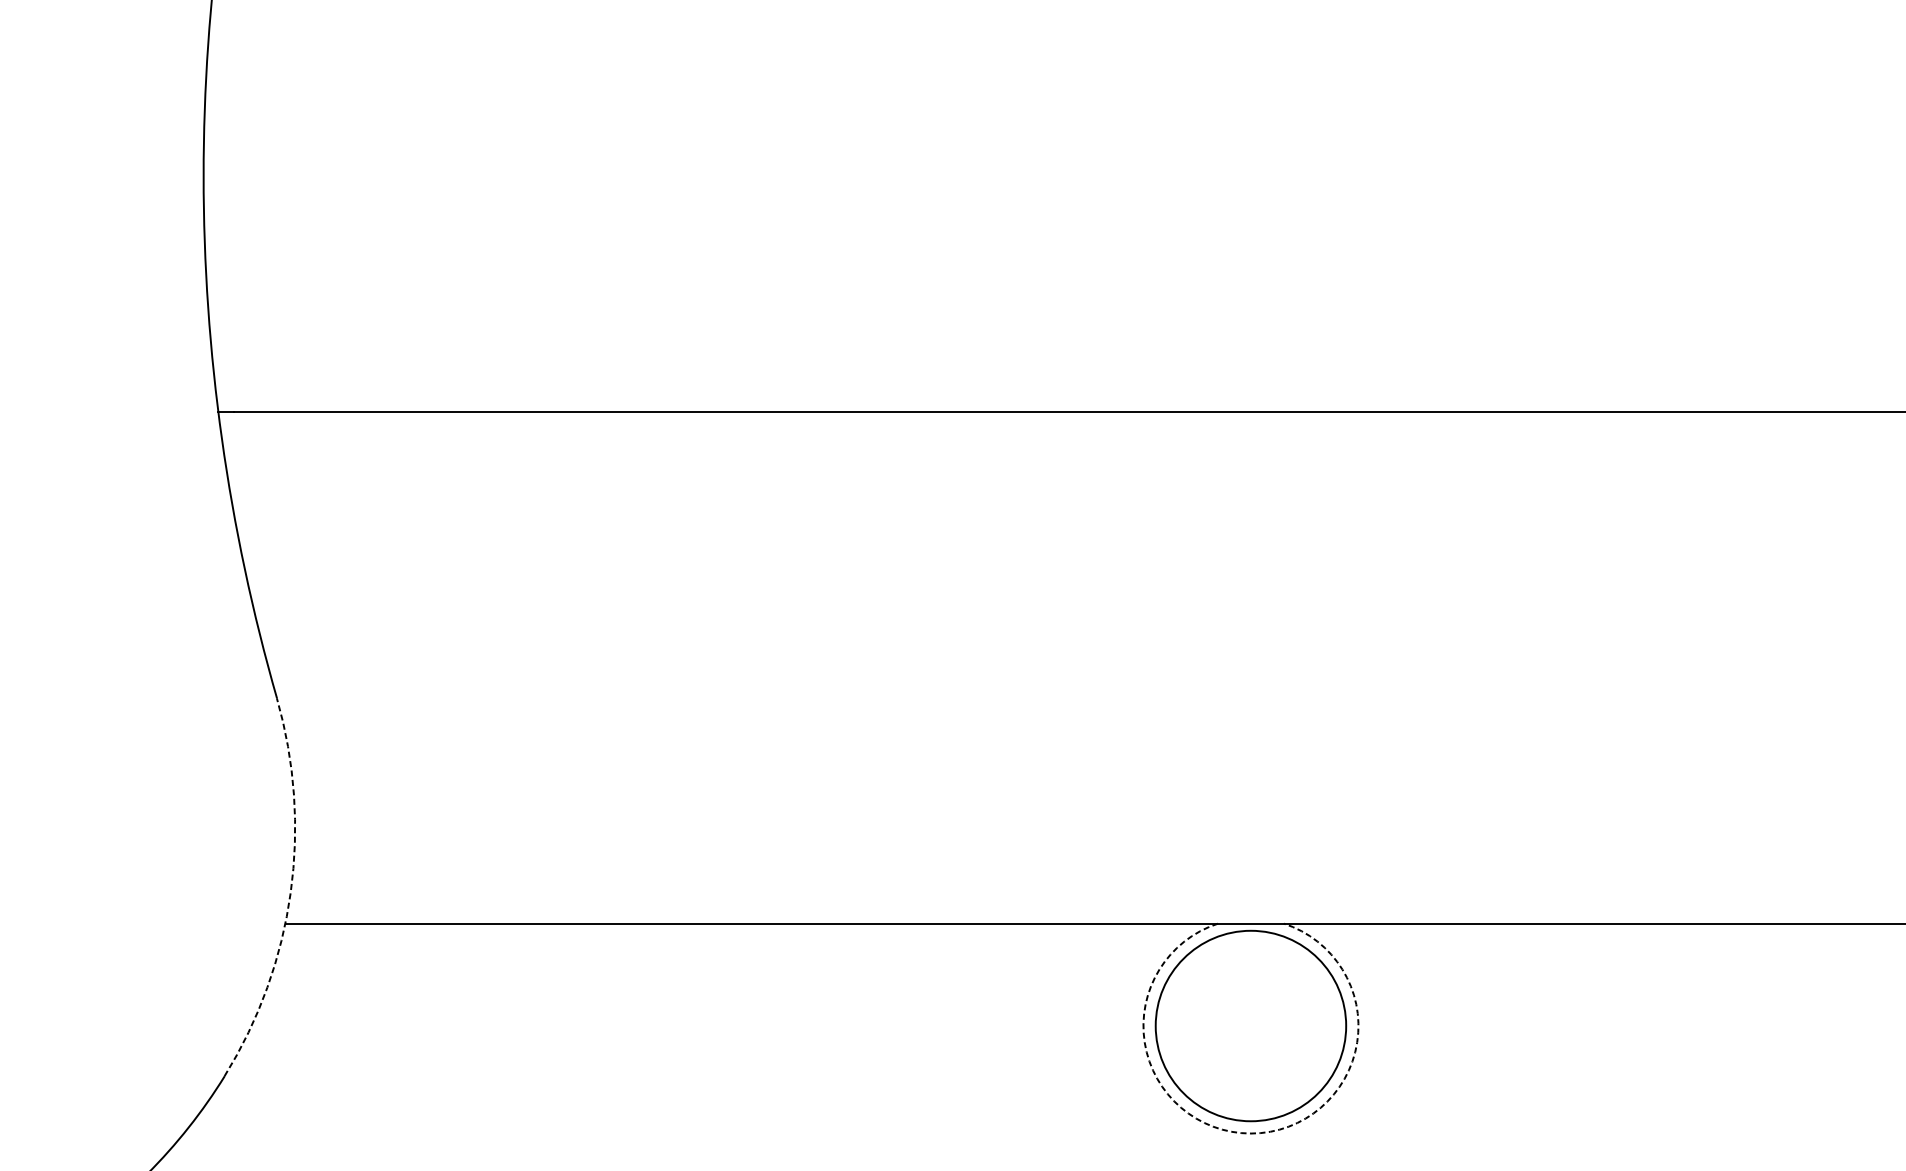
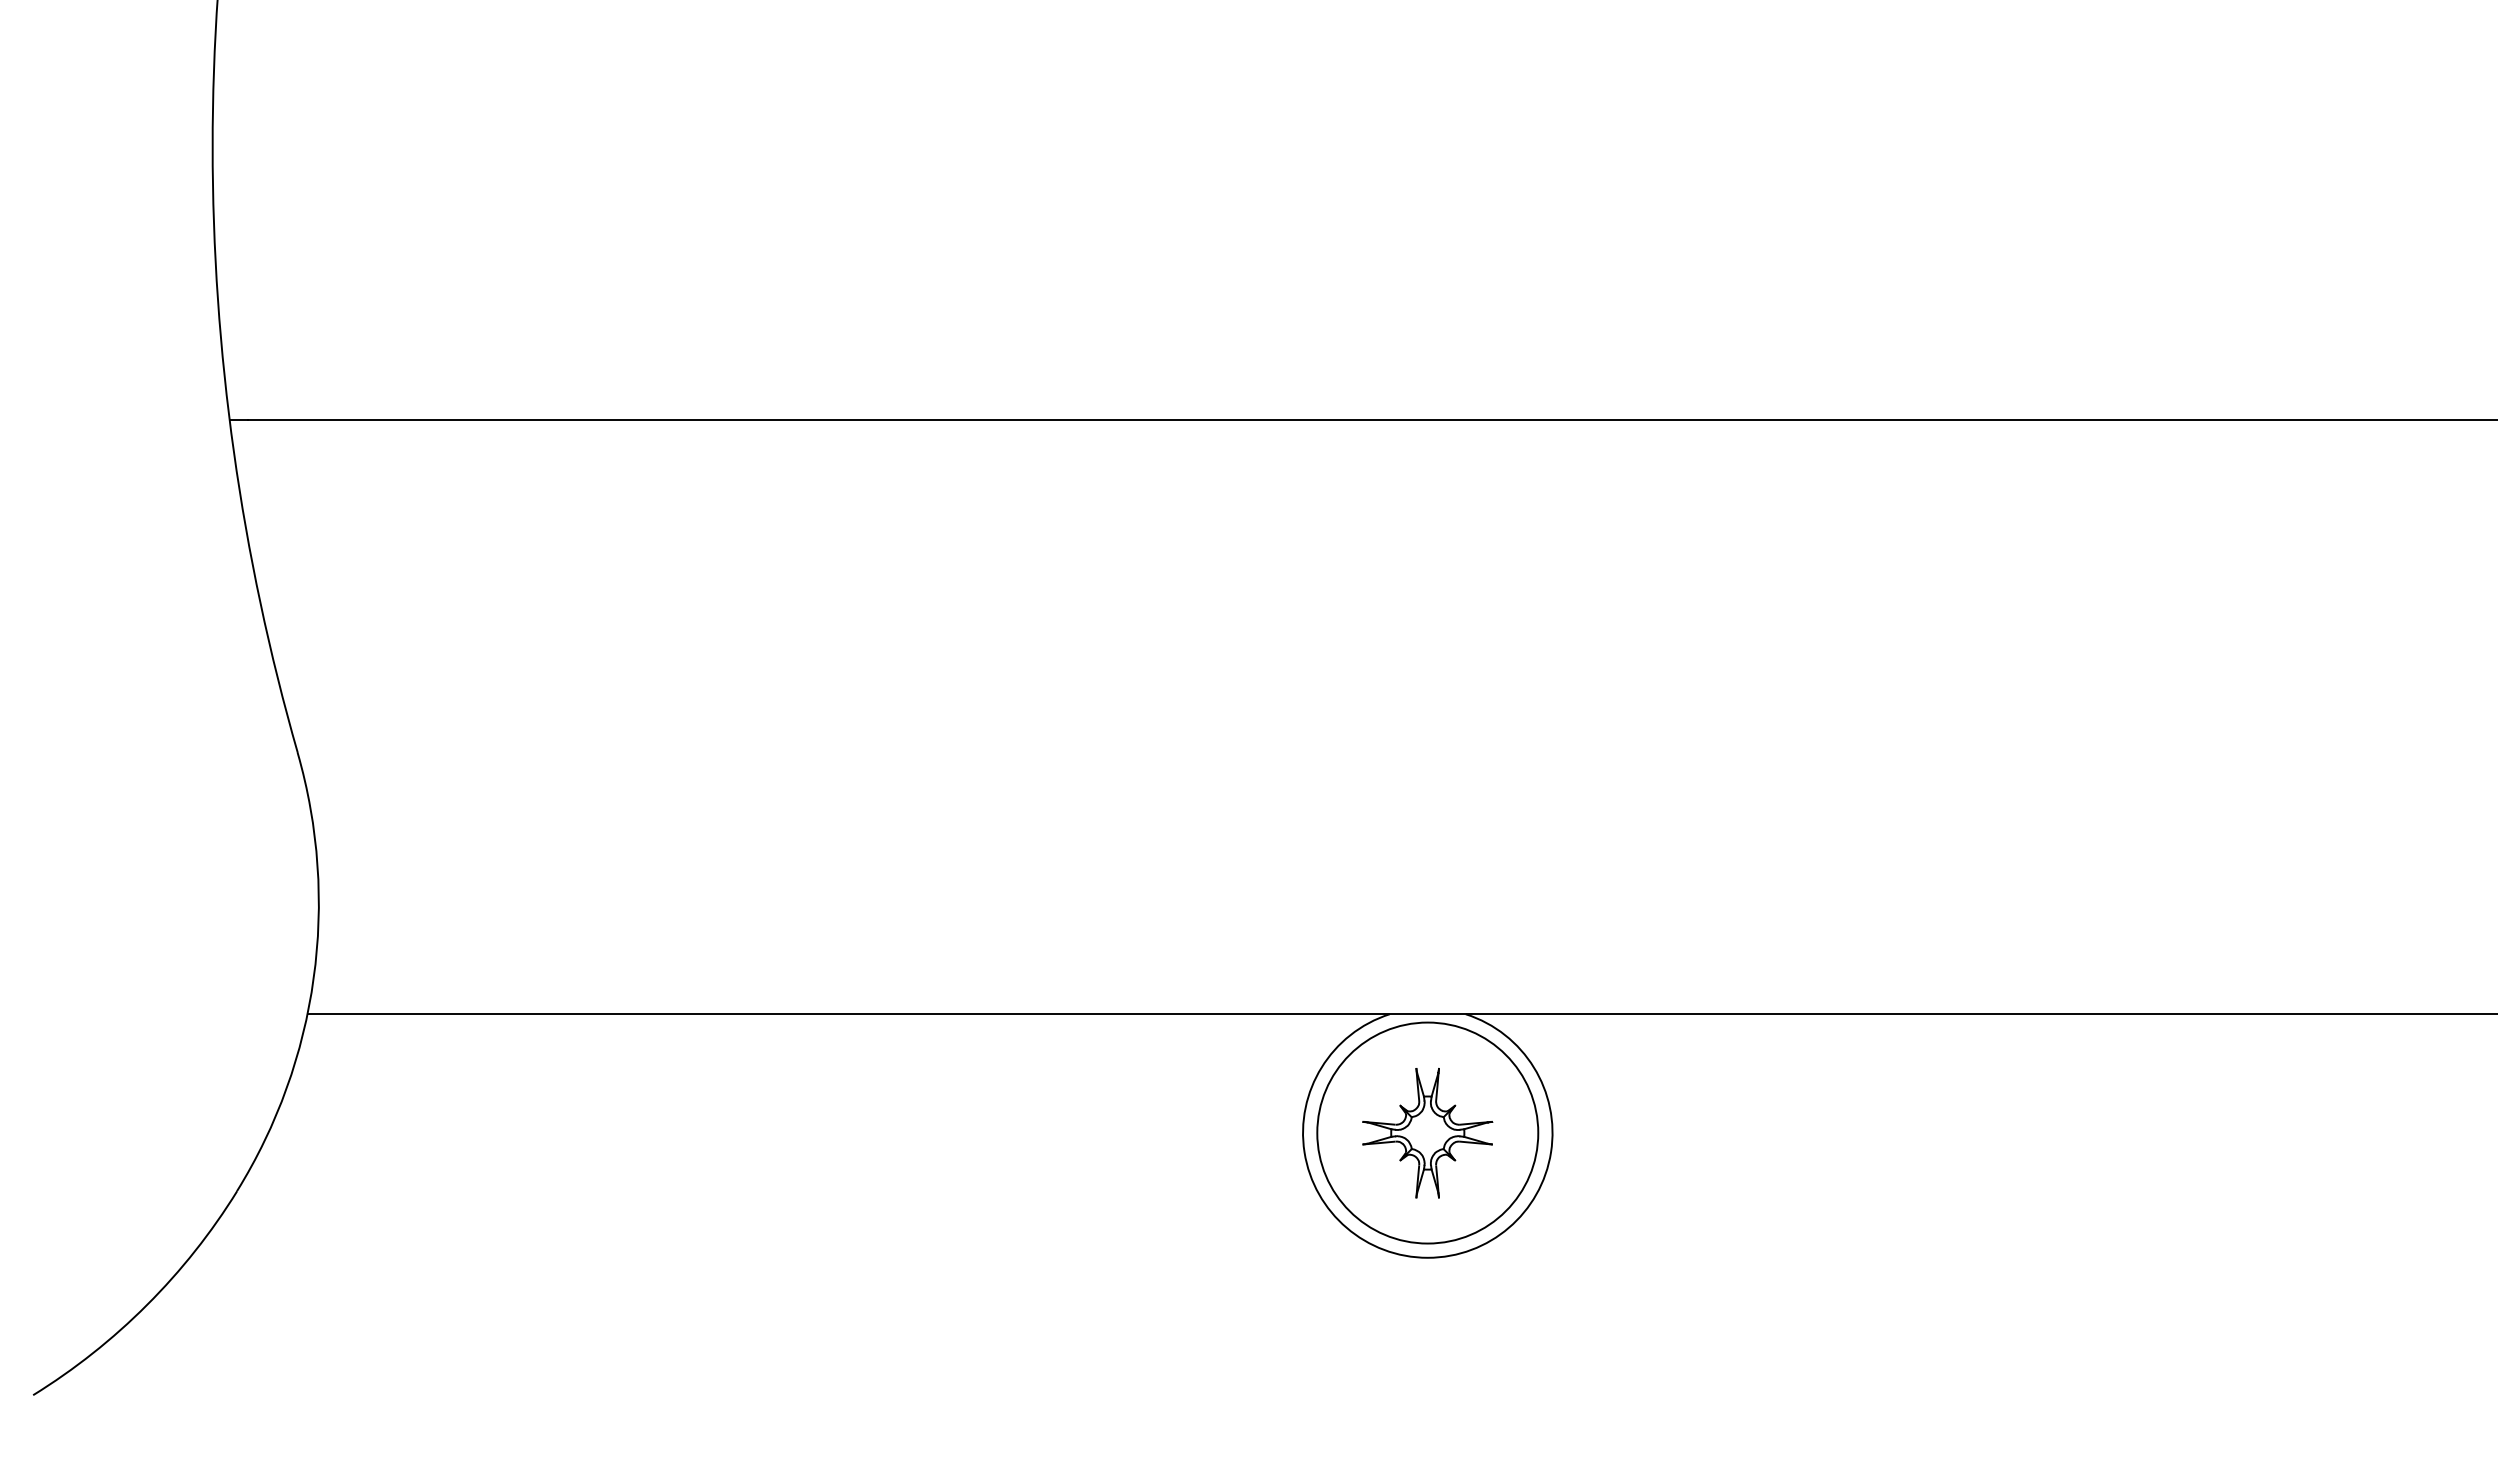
arc: (290, 892) -> (313, 978), dashed -> solid
part: (1250, 1026) -> (1427, 1133), added
arc: (1250, 1133) -> (1427, 1257), dashed -> solid

